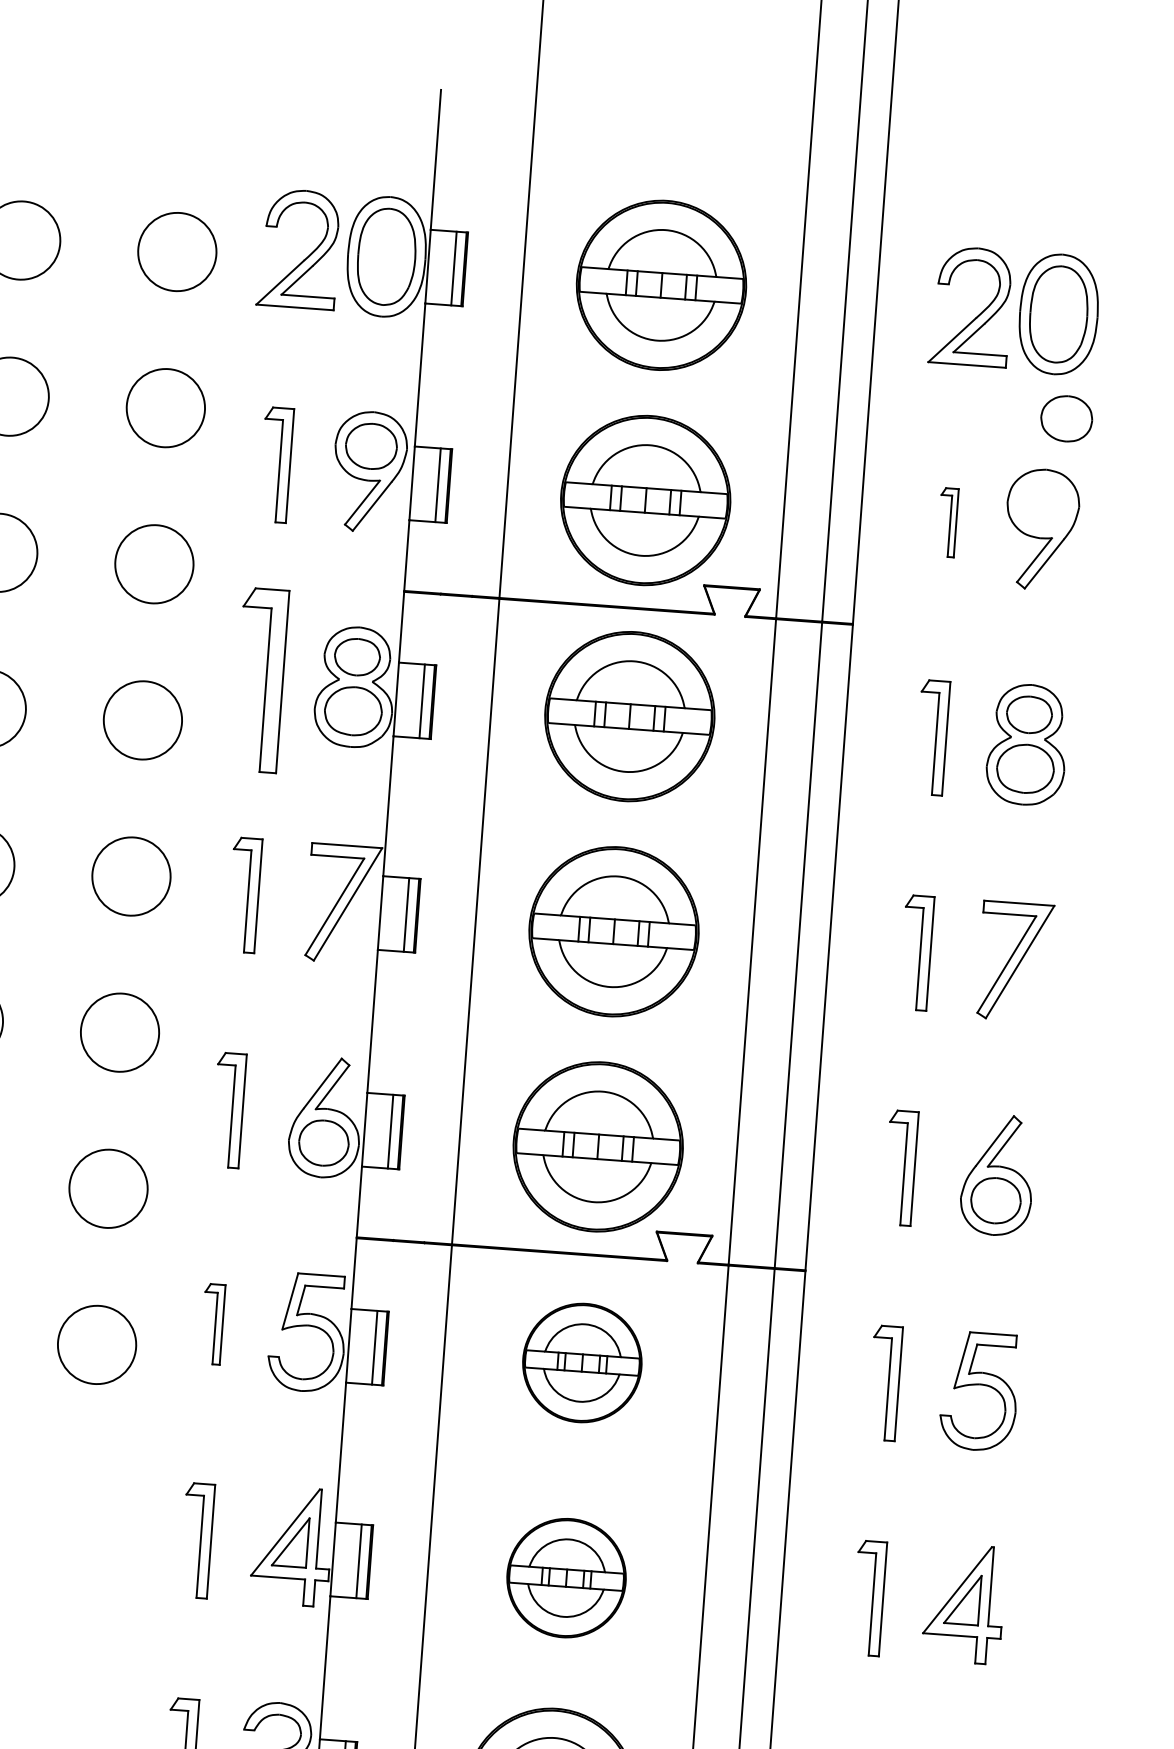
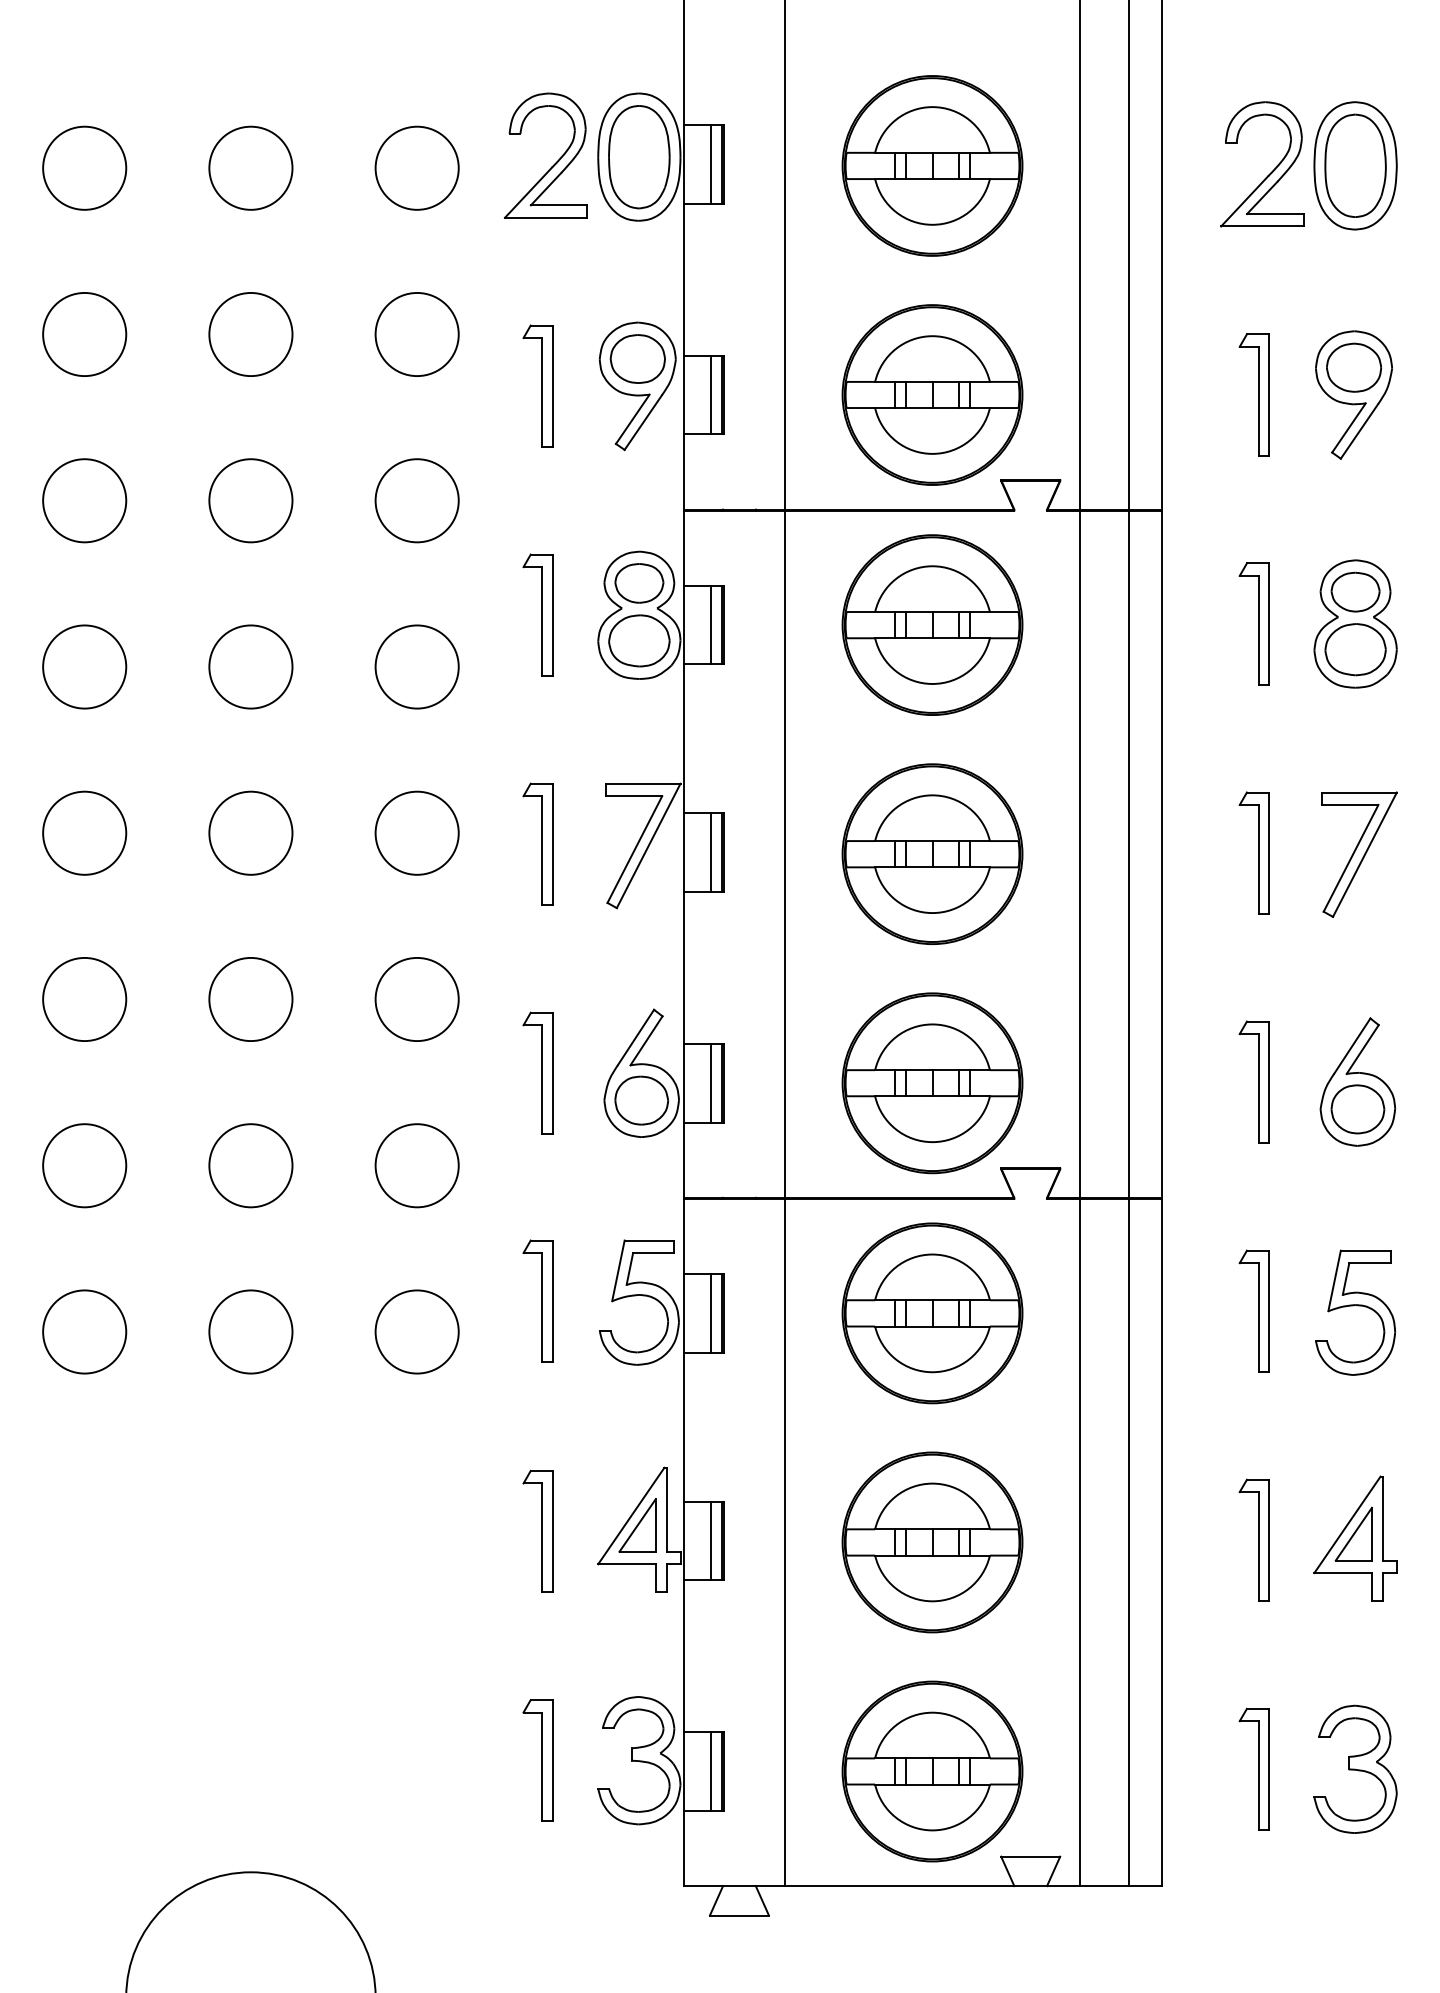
part: (1067, 418) -> (1354, 367), moved
part: (947, 522) -> (1253, 394), size x1.67
part: (259, 679) -> (537, 614), size x0.62
part: (212, 1323) -> (537, 1300), size x1.43
part: (582, 1363) -> (932, 1313), size x1.43
part: (566, 1578) -> (932, 1542), size x1.43

